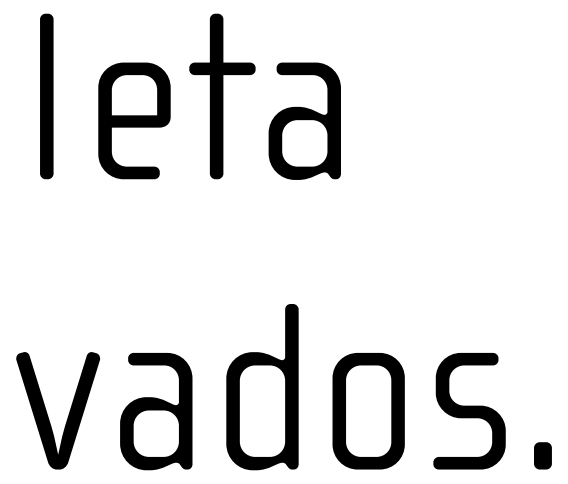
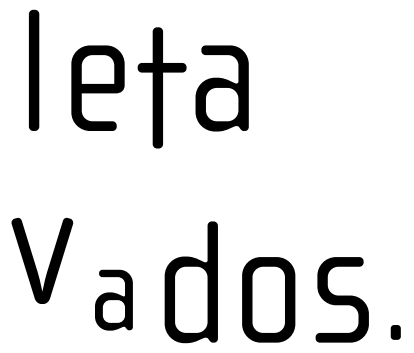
part: (222, 96) -> (162, 87), moved
part: (156, 411) -> (114, 300), size x0.7
part: (47, 412) -> (34, 262), moved
part: (542, 455) -> (395, 332), size x0.7

